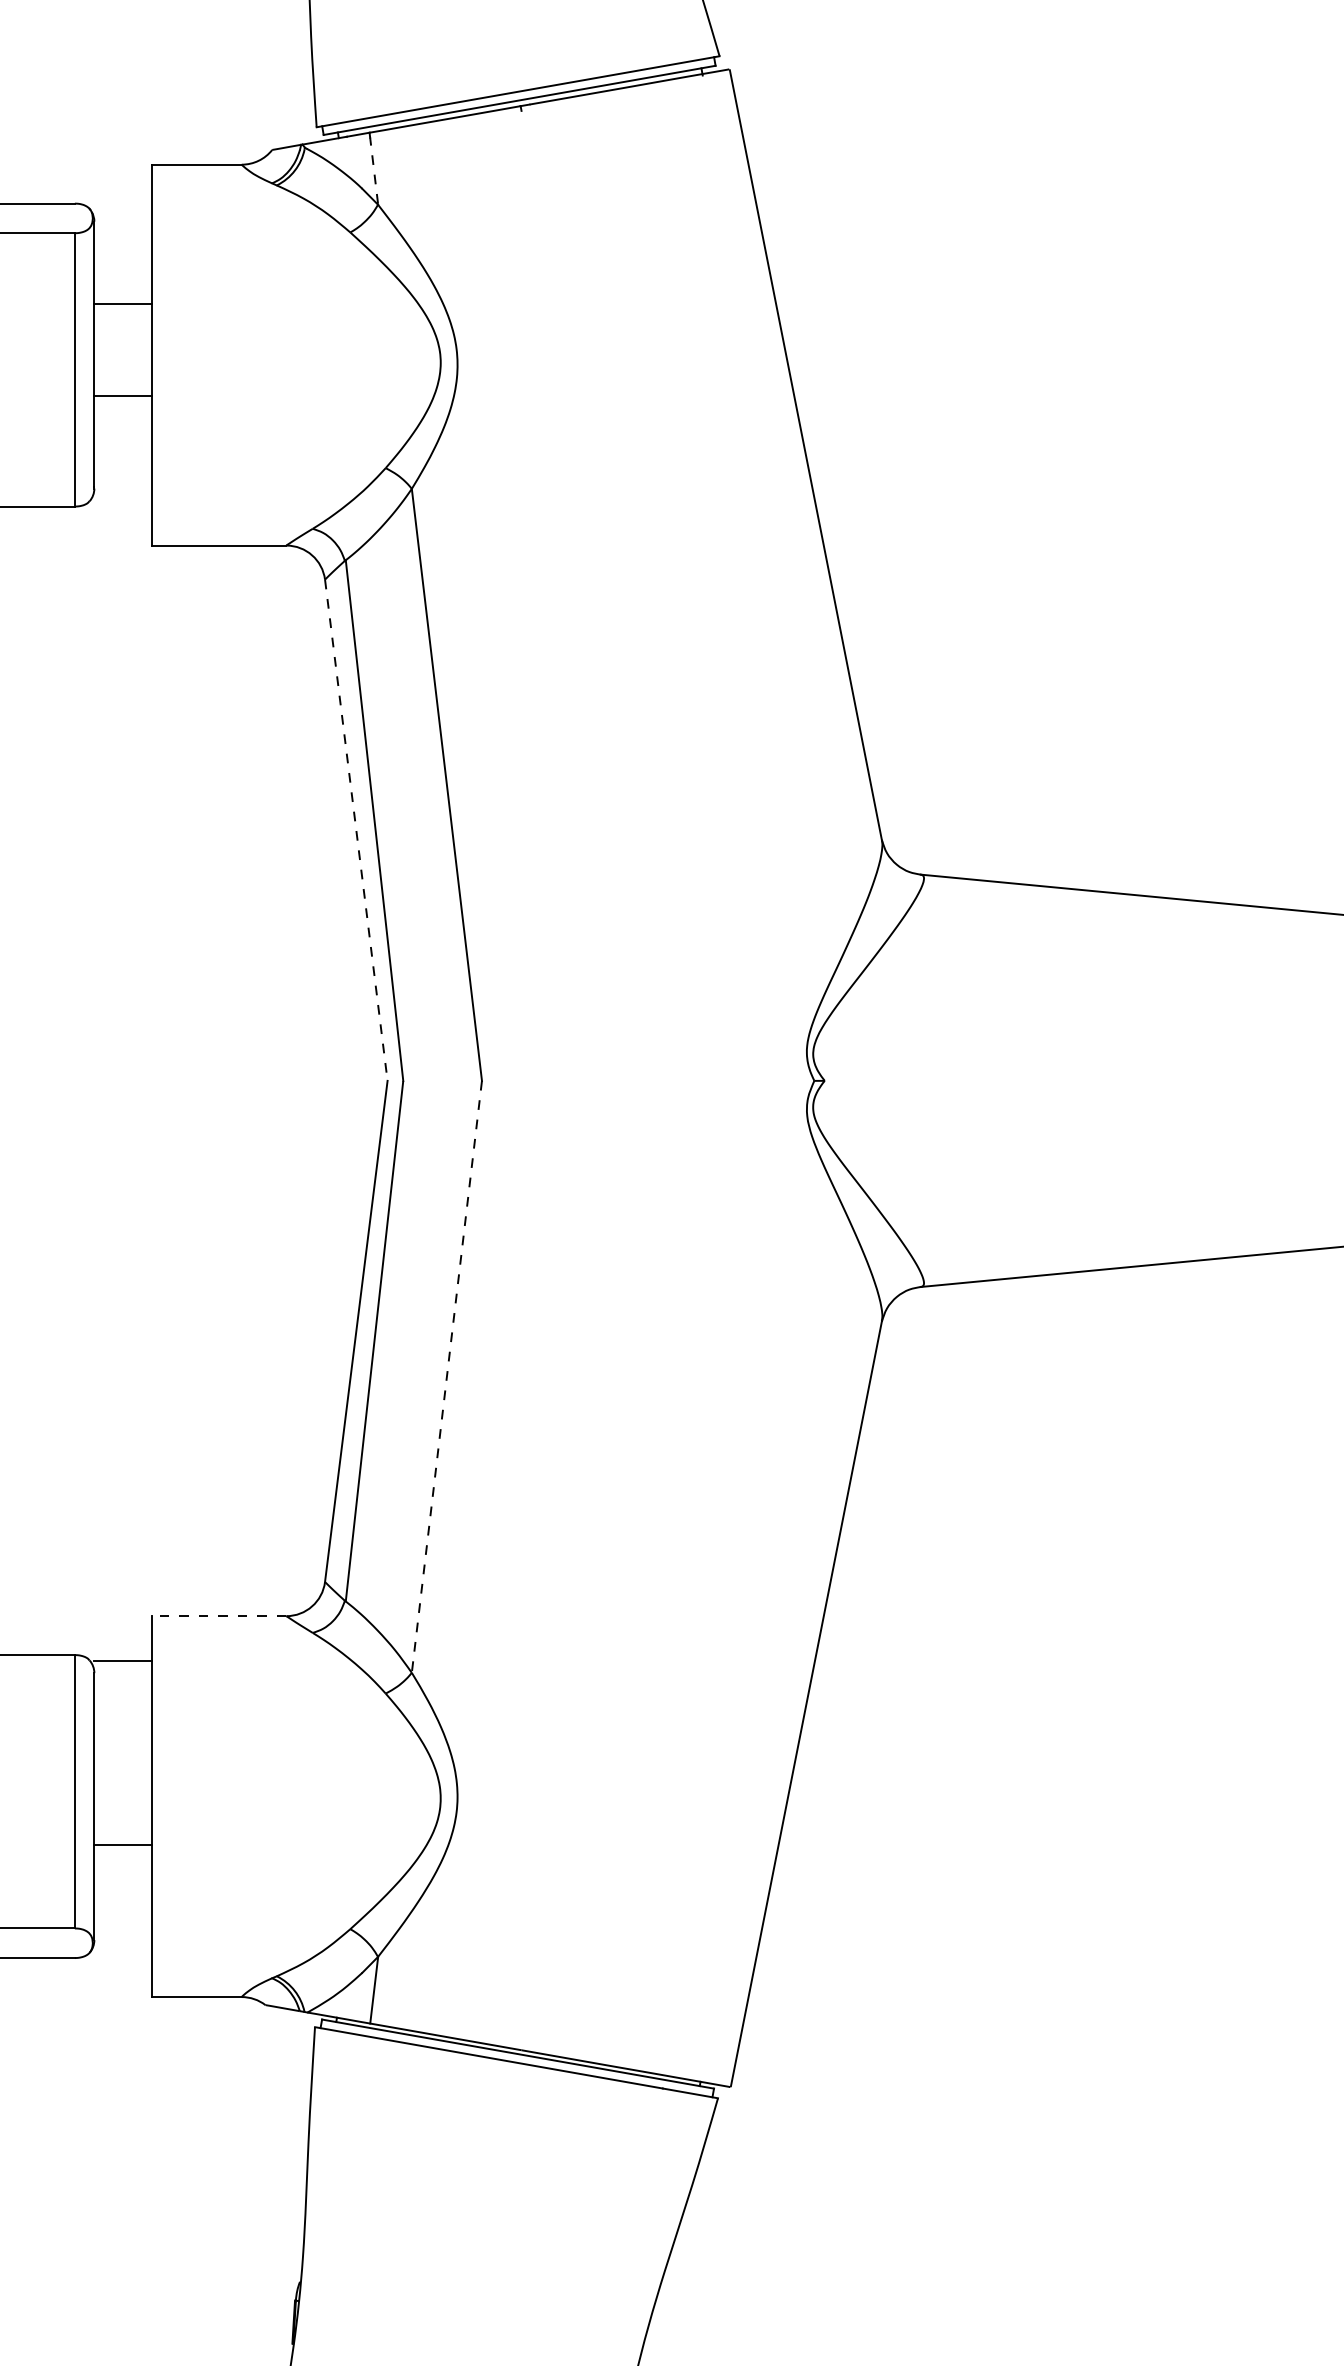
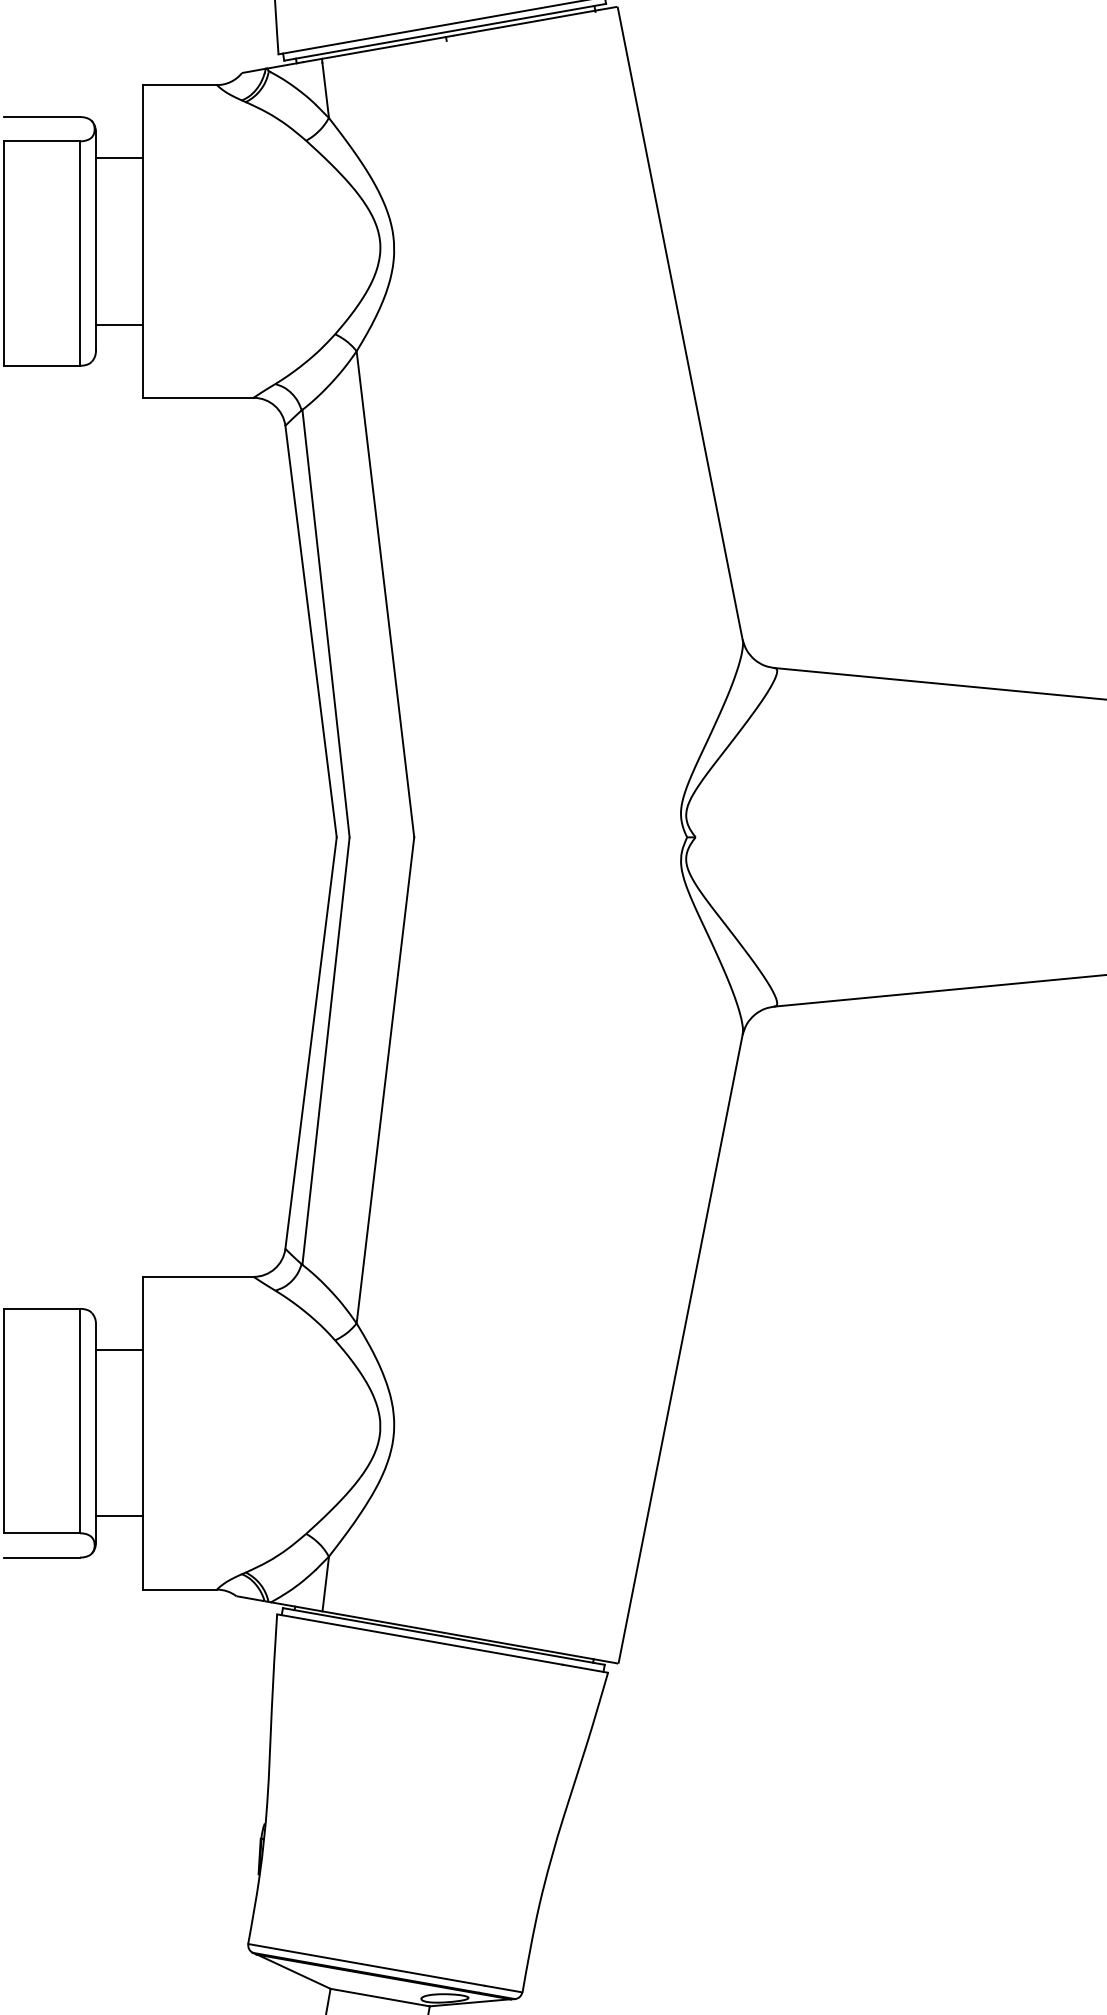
line: (373, 170) -> (325, 89), dashed -> solid
line: (123, 304) -> (119, 158), moved
line: (123, 395) -> (119, 324), moved
line: (356, 831) -> (311, 632), dashed -> solid
line: (446, 1376) -> (385, 1080), dashed -> solid
line: (218, 1615) -> (197, 1276), dashed -> solid
line: (123, 1661) -> (119, 1350), moved
line: (123, 1844) -> (119, 1516), moved

